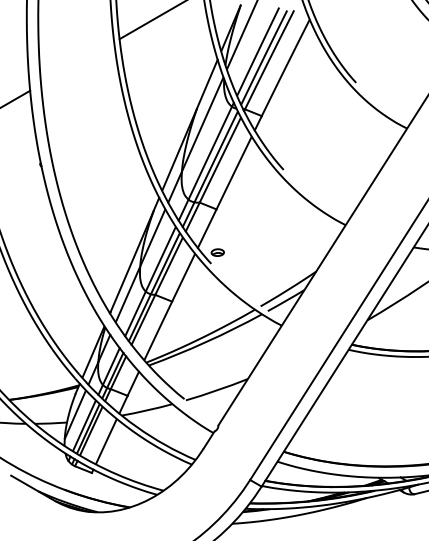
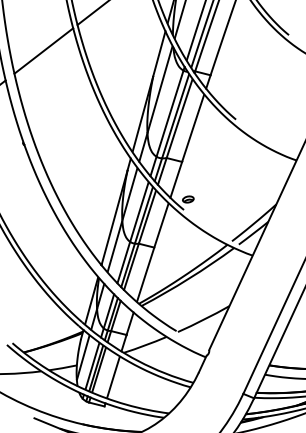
line: (77, 63) -> (43, 51), added

